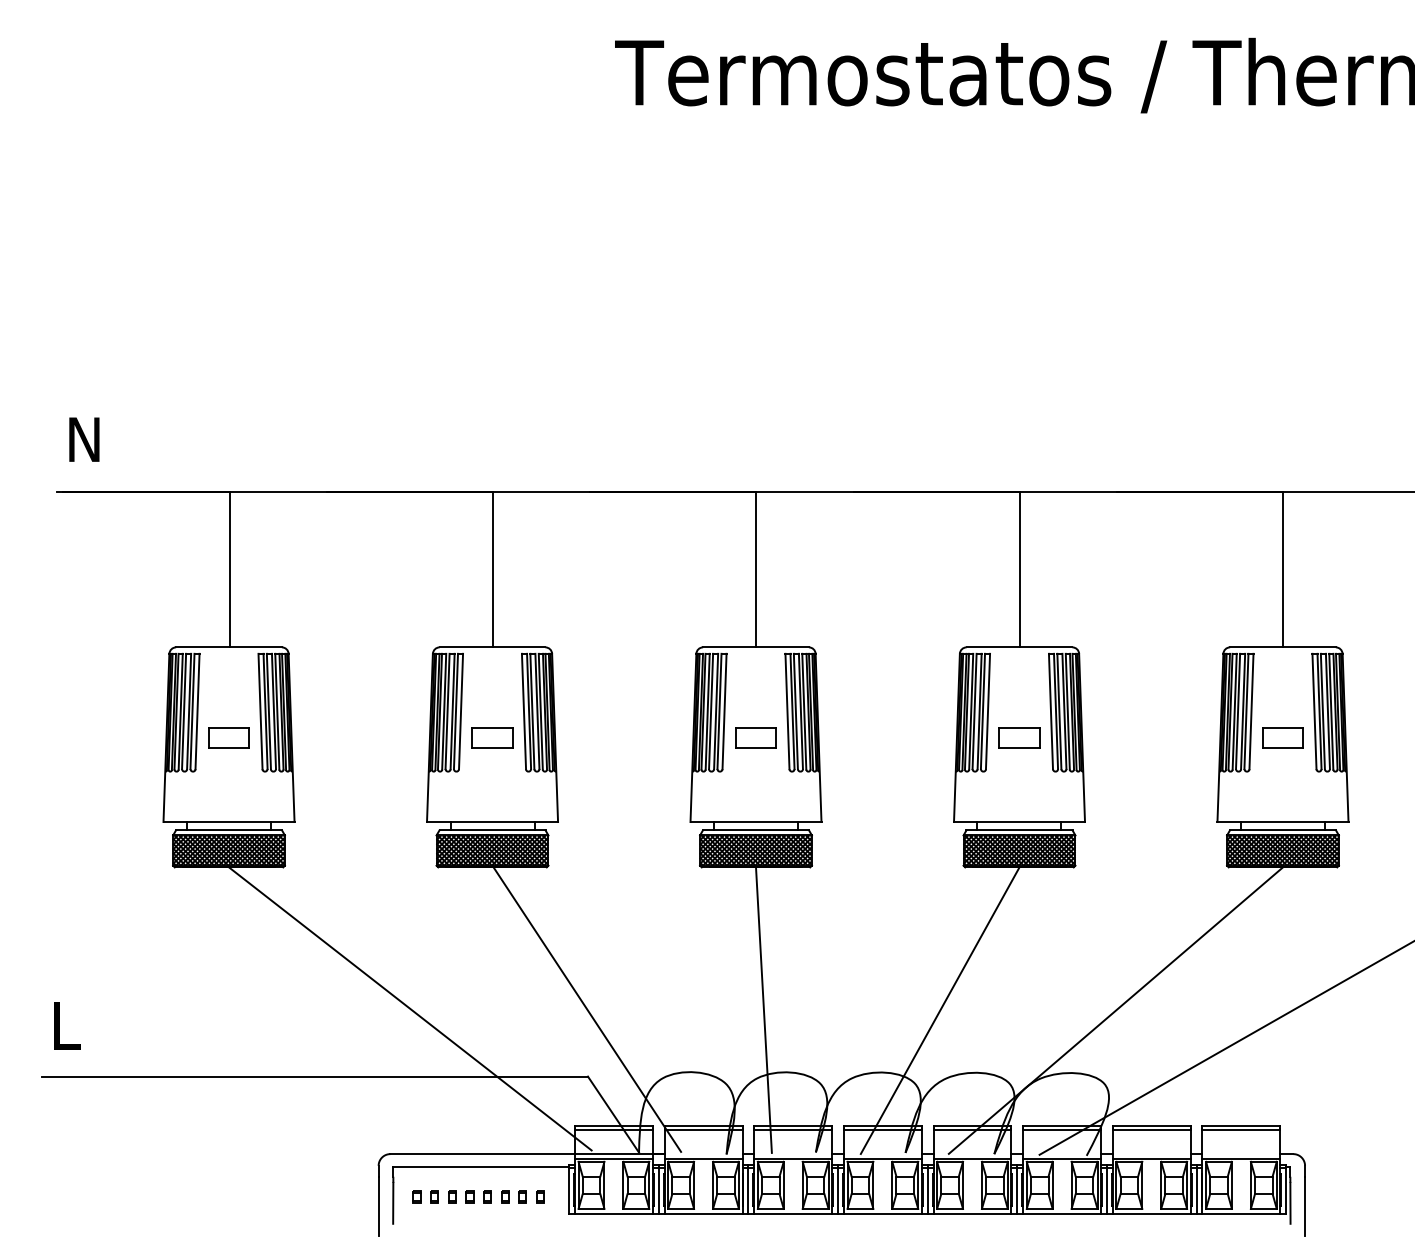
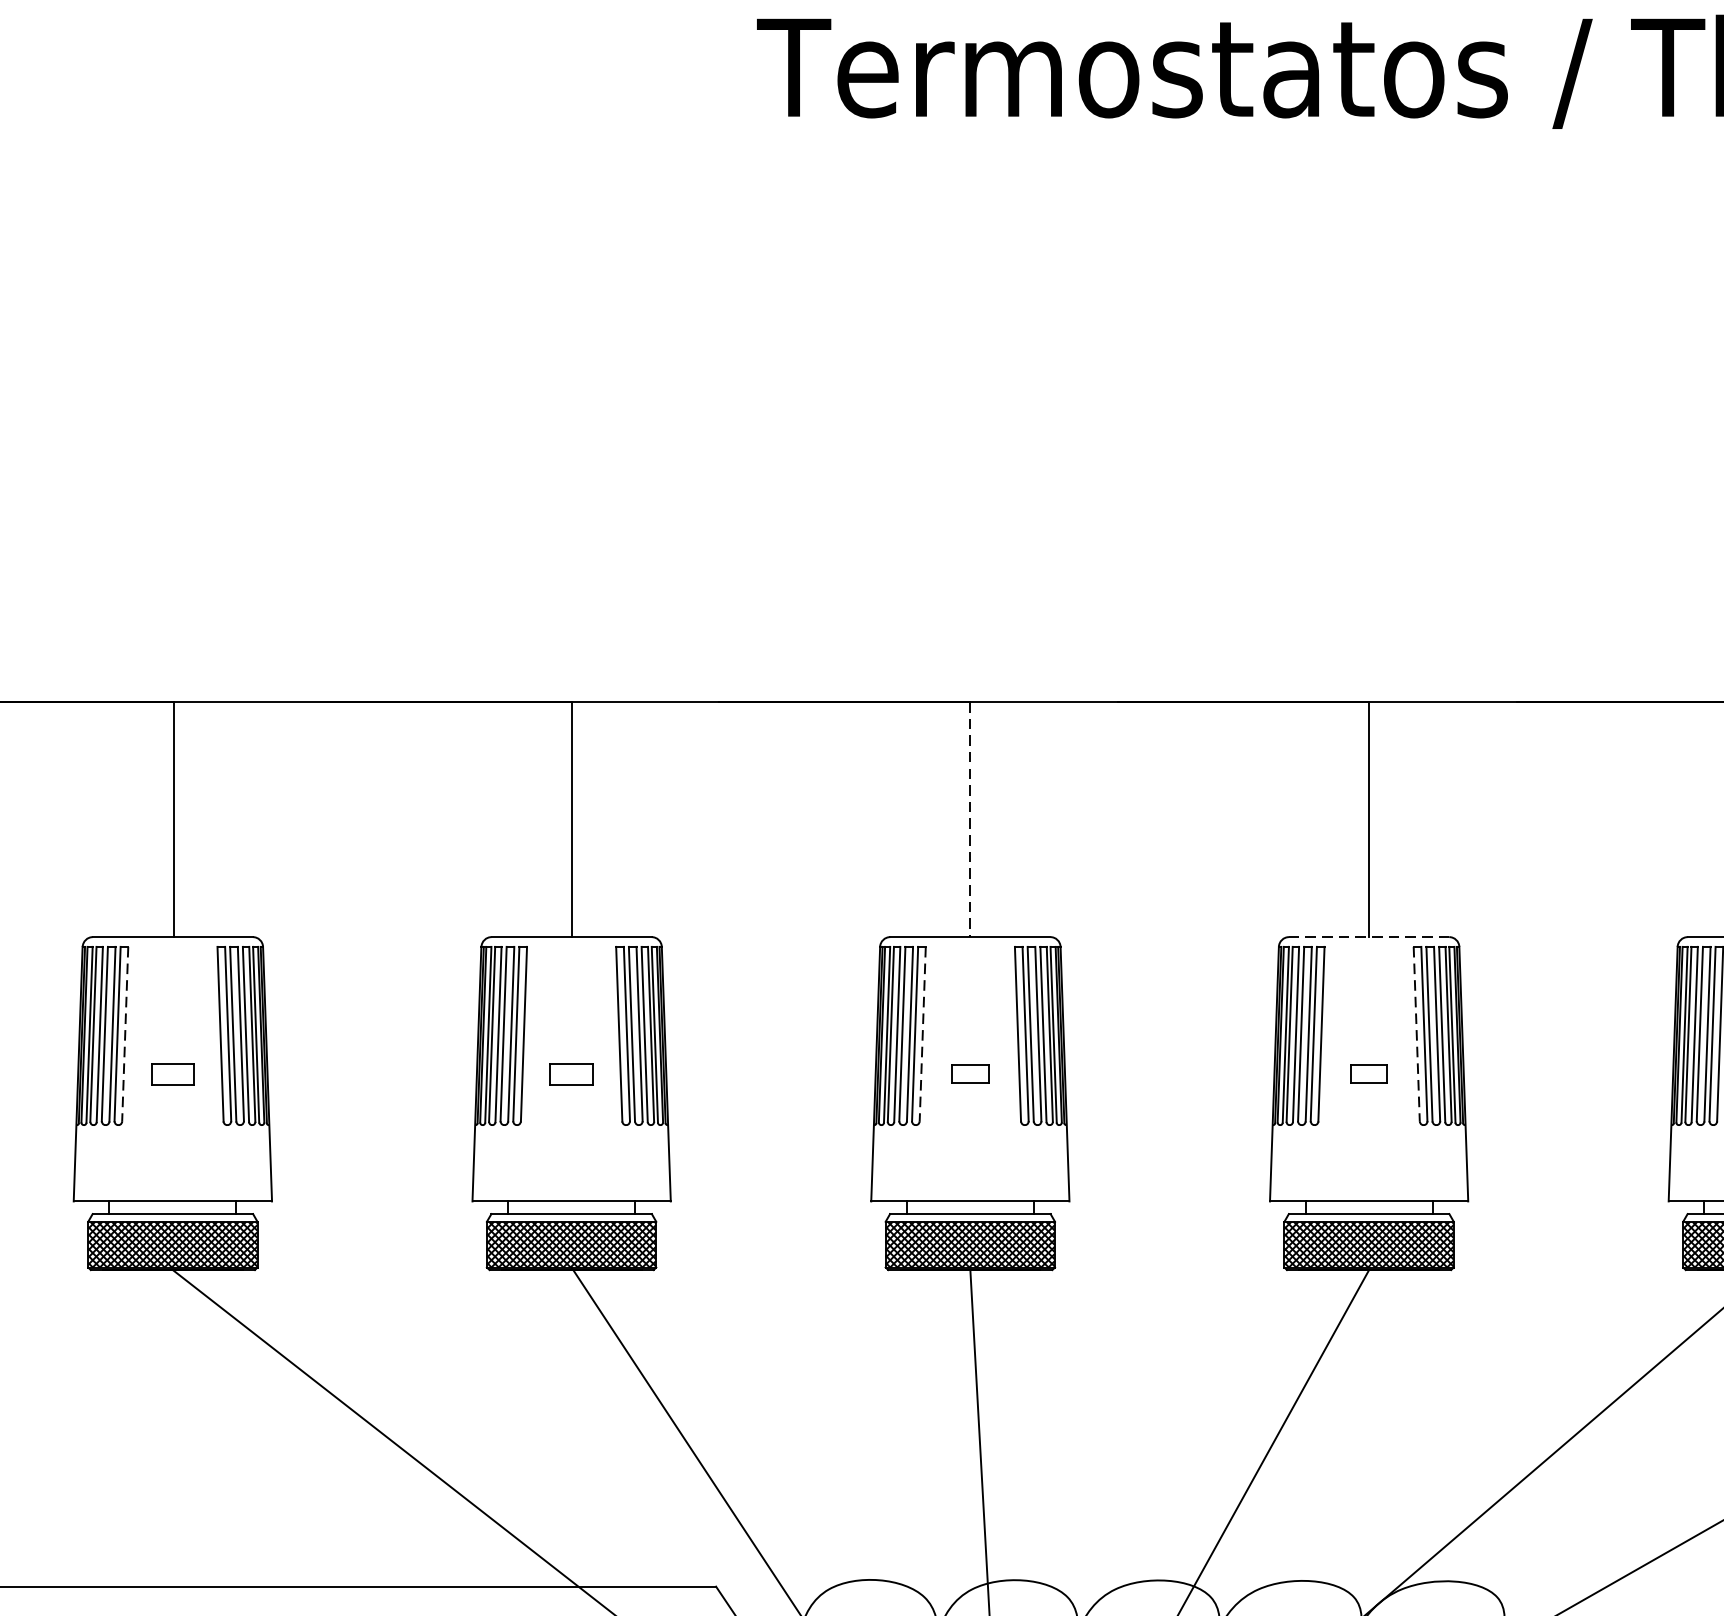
line: (756, 569) -> (971, 819), solid -> dashed
line: (1019, 647) -> (1369, 937), solid -> dashed
line: (197, 711) -> (125, 1034), solid -> dashed
line: (724, 711) -> (922, 1034), solid -> dashed
line: (1050, 711) -> (1416, 1034), solid -> dashed
part: (228, 737) -> (172, 1073), size x0.7
part: (492, 737) -> (571, 1073), size x0.7
part: (755, 737) -> (969, 1073), size x0.6
part: (1019, 737) -> (1369, 1073), size x0.6

